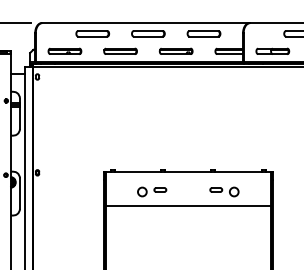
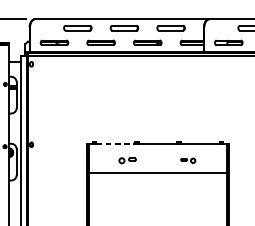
line: (138, 171) -> (116, 143), solid -> dashed
part: (152, 191) -> (127, 160), size x0.7
part: (224, 191) -> (188, 160), size x0.6

